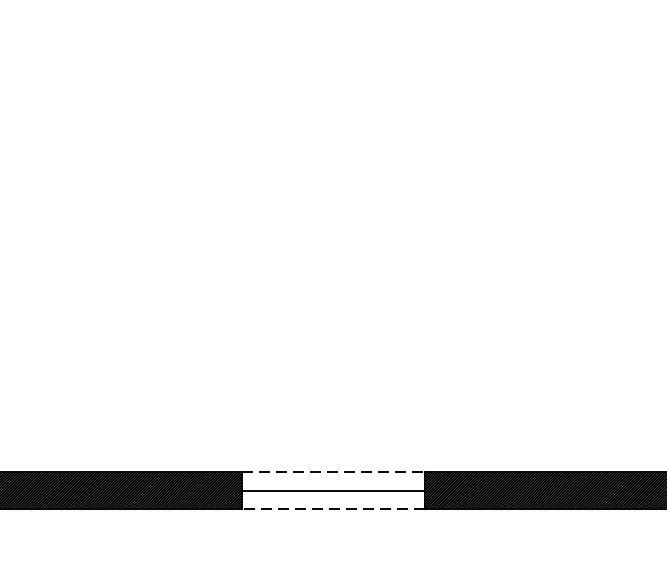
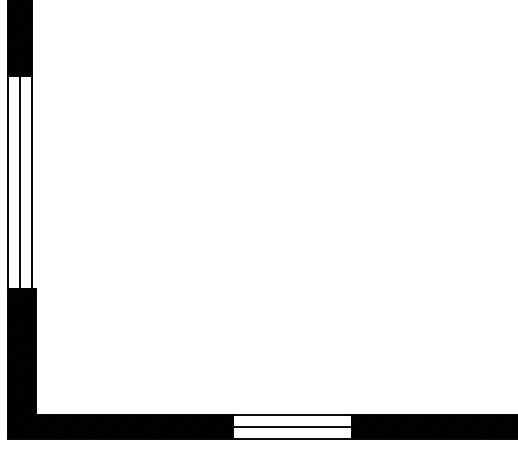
line: (333, 472) -> (292, 415), dashed -> solid
line: (332, 508) -> (291, 438), dashed -> solid

